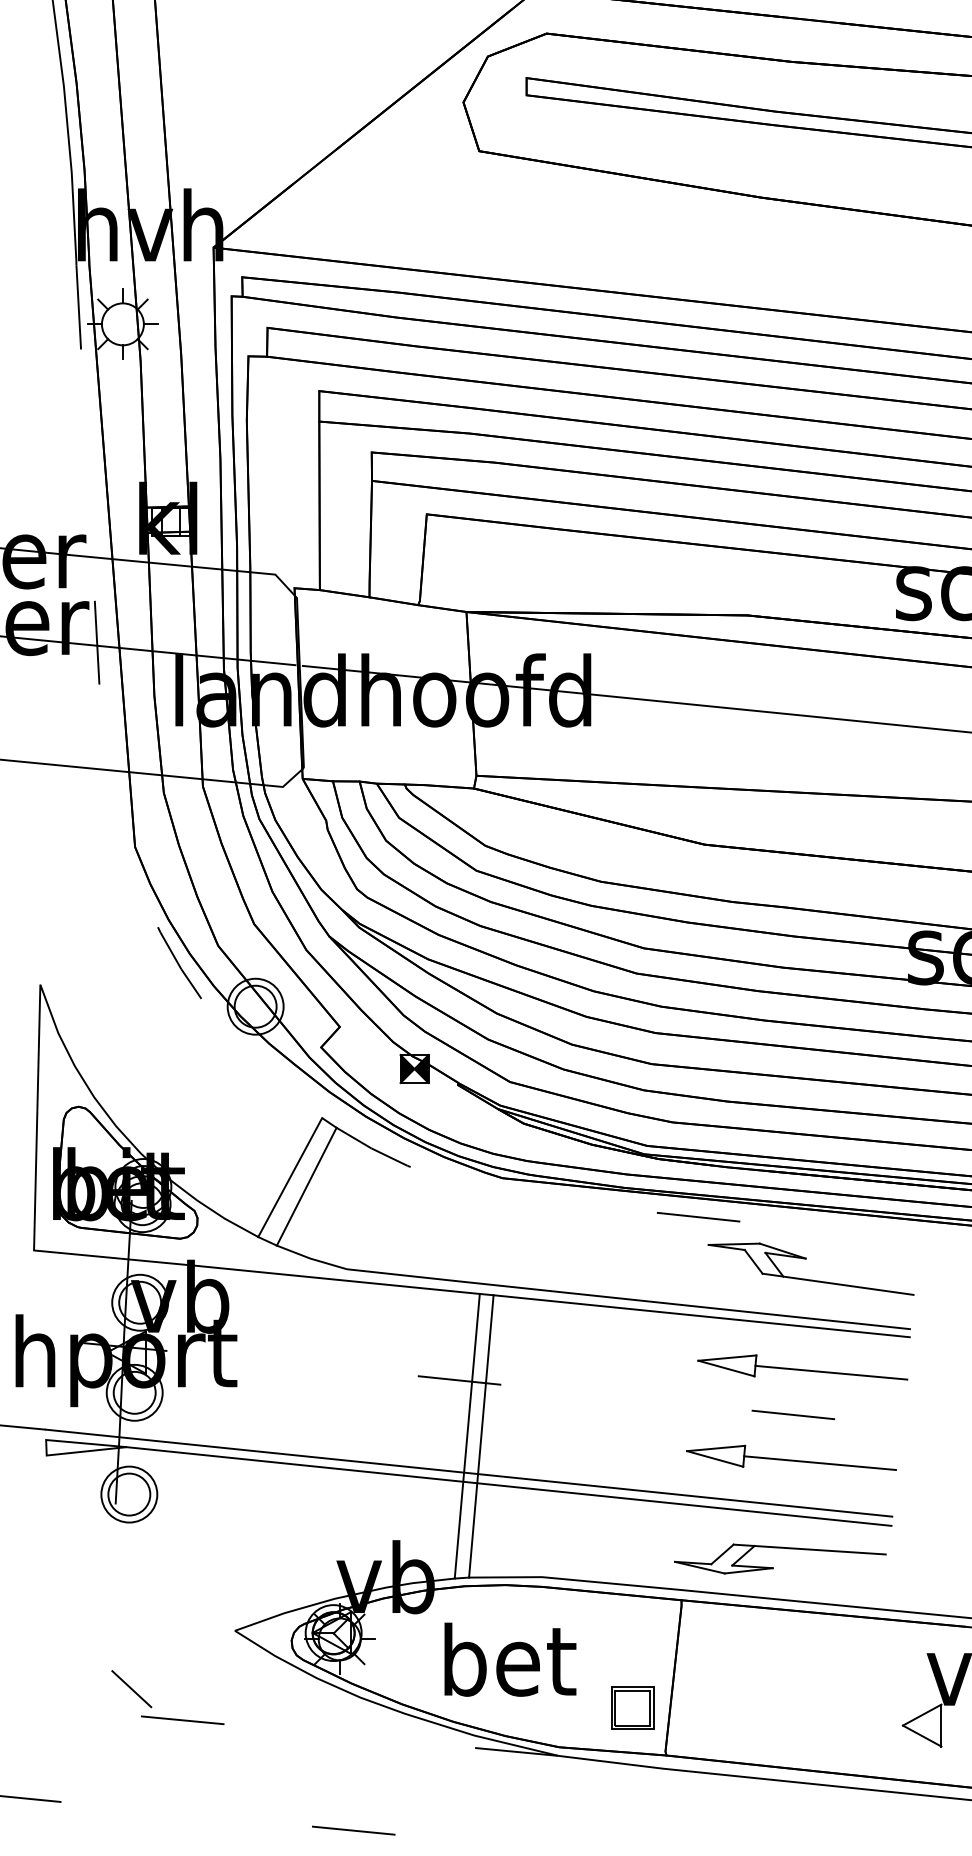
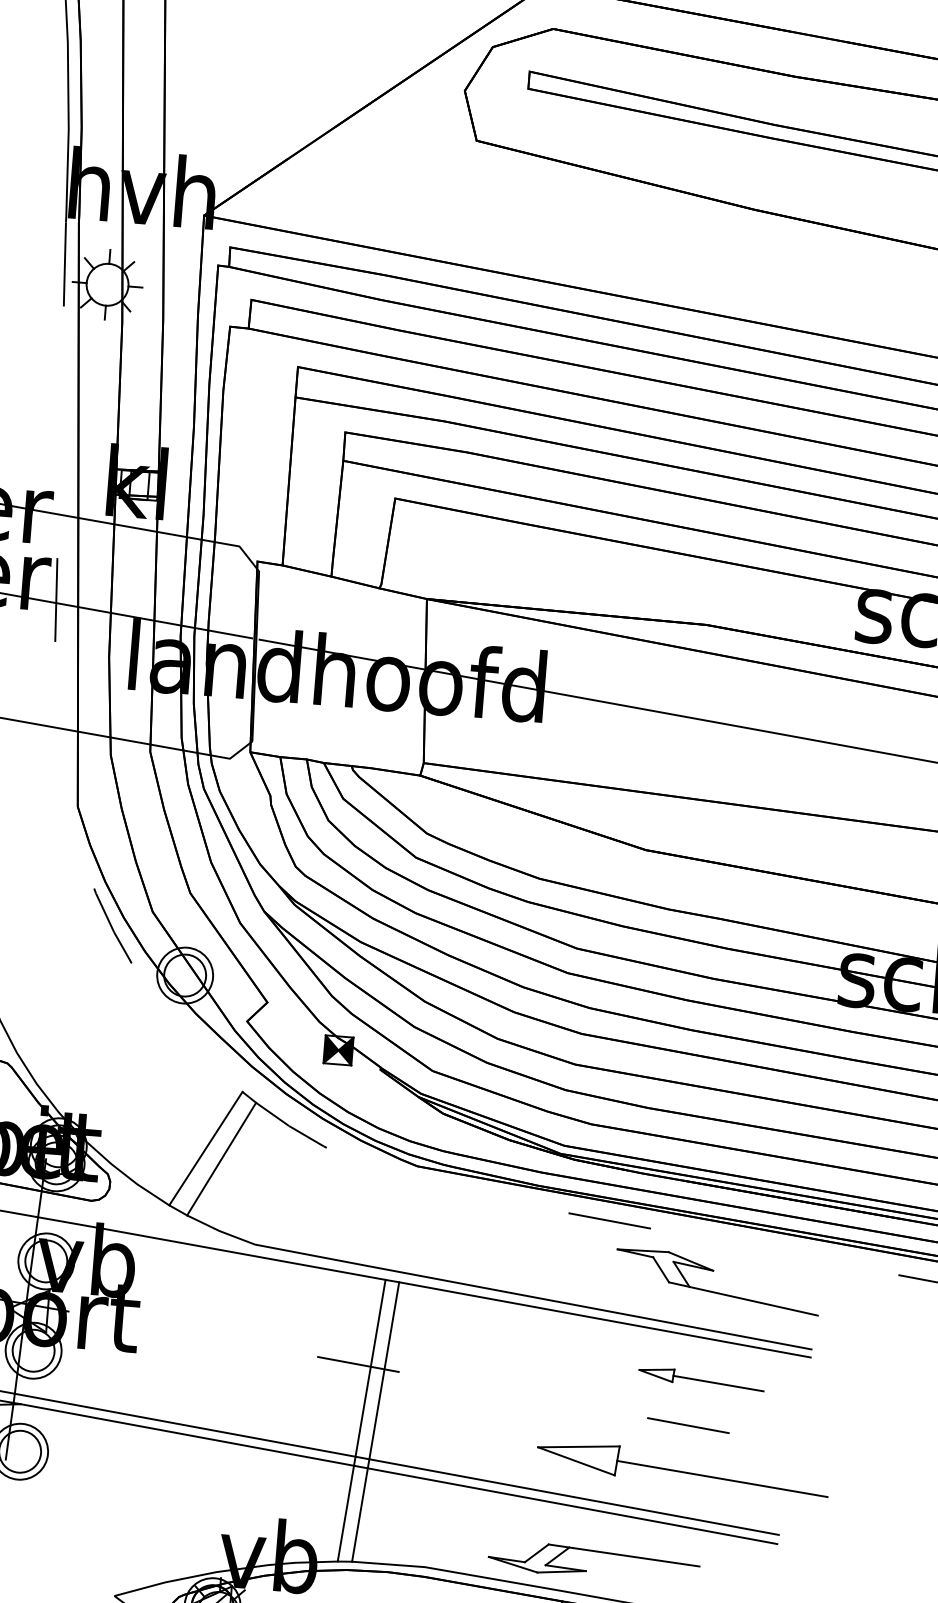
part: (802, 1367) -> (701, 1379), size x0.6
part: (791, 1457) -> (683, 1467), size x1.4
part: (780, 1548) -> (595, 1552), moved

